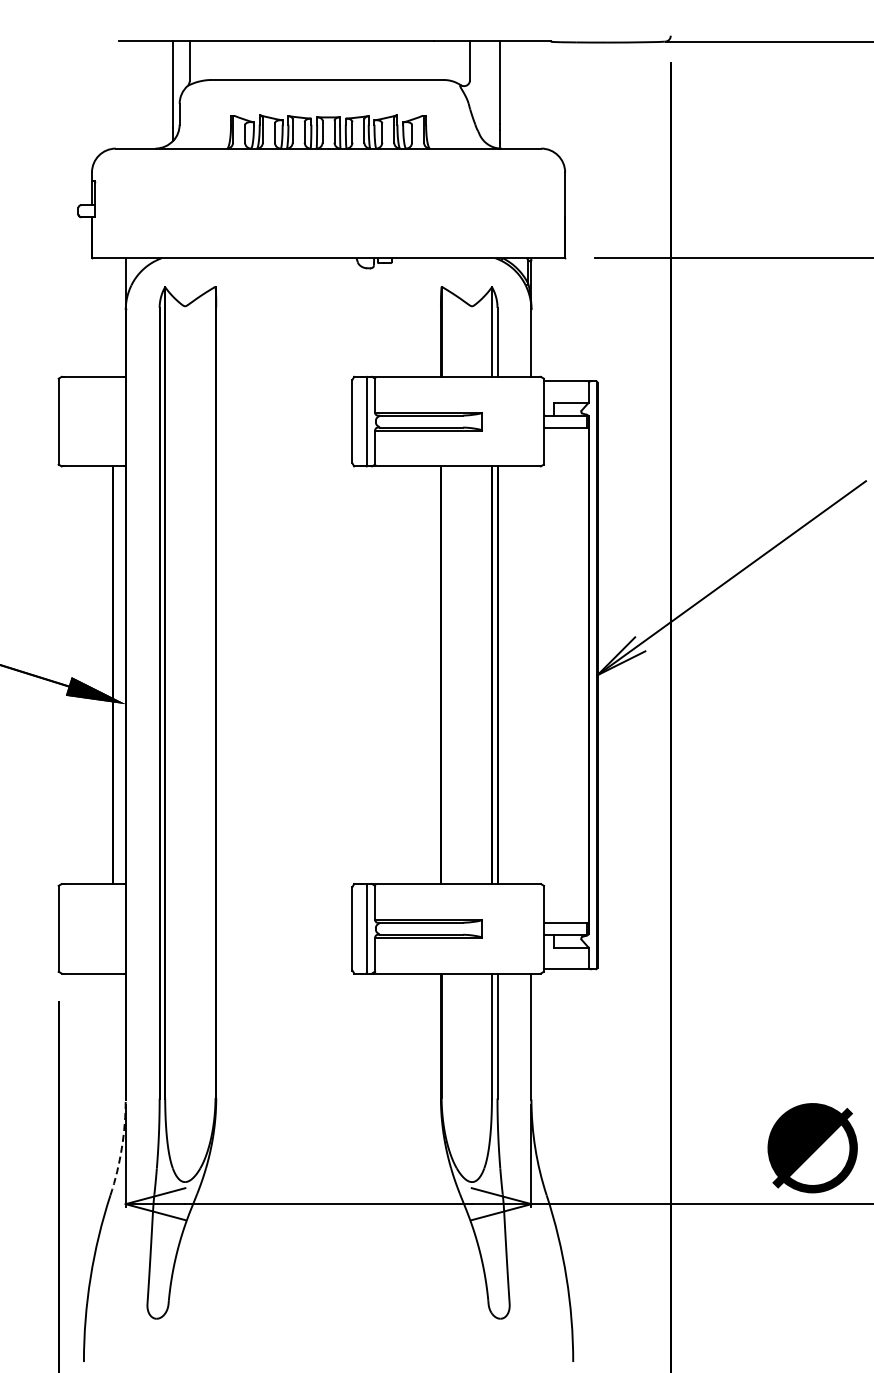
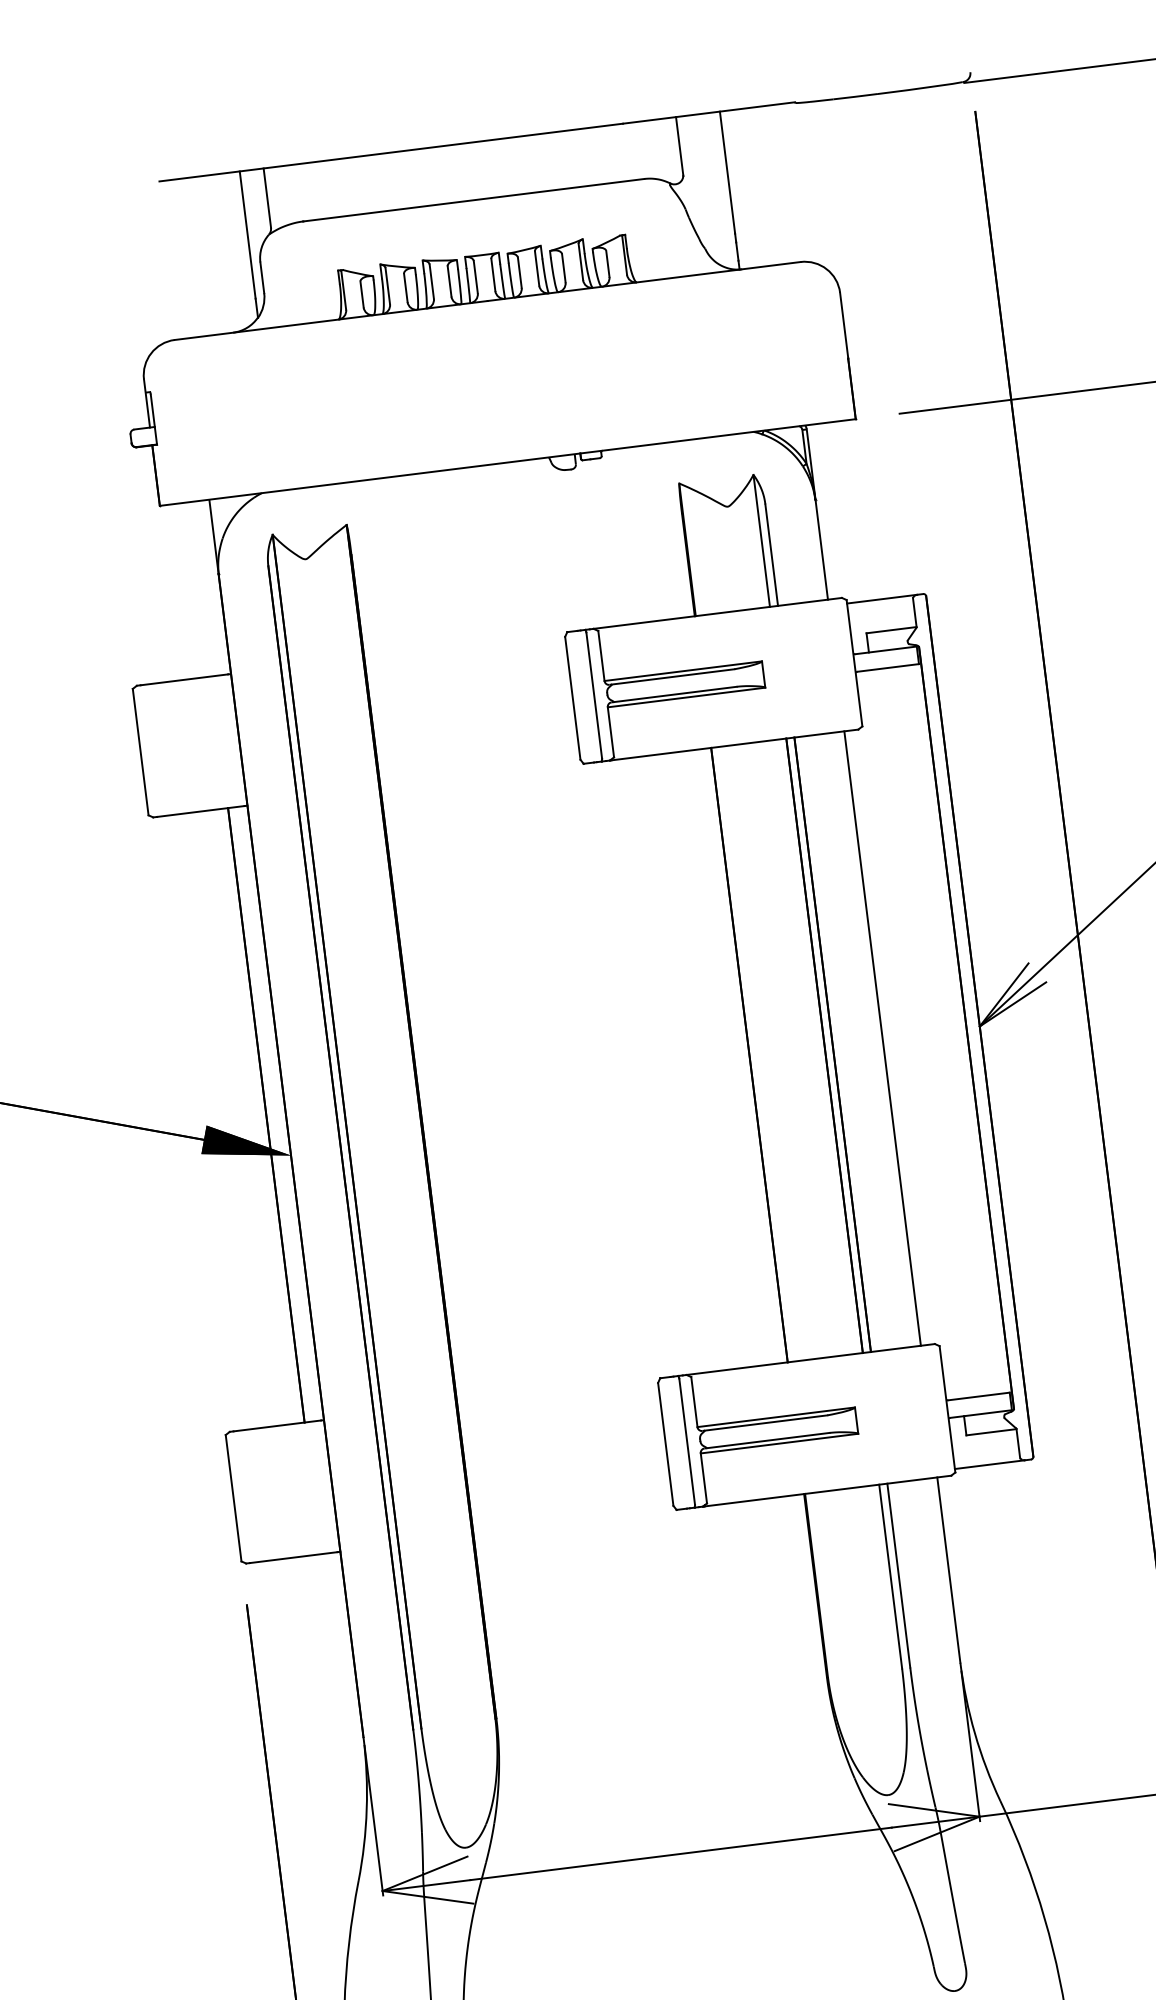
line: (531, 675) -> (882, 1038), added
arc: (121, 1148) -> (366, 1809), dashed -> solid

